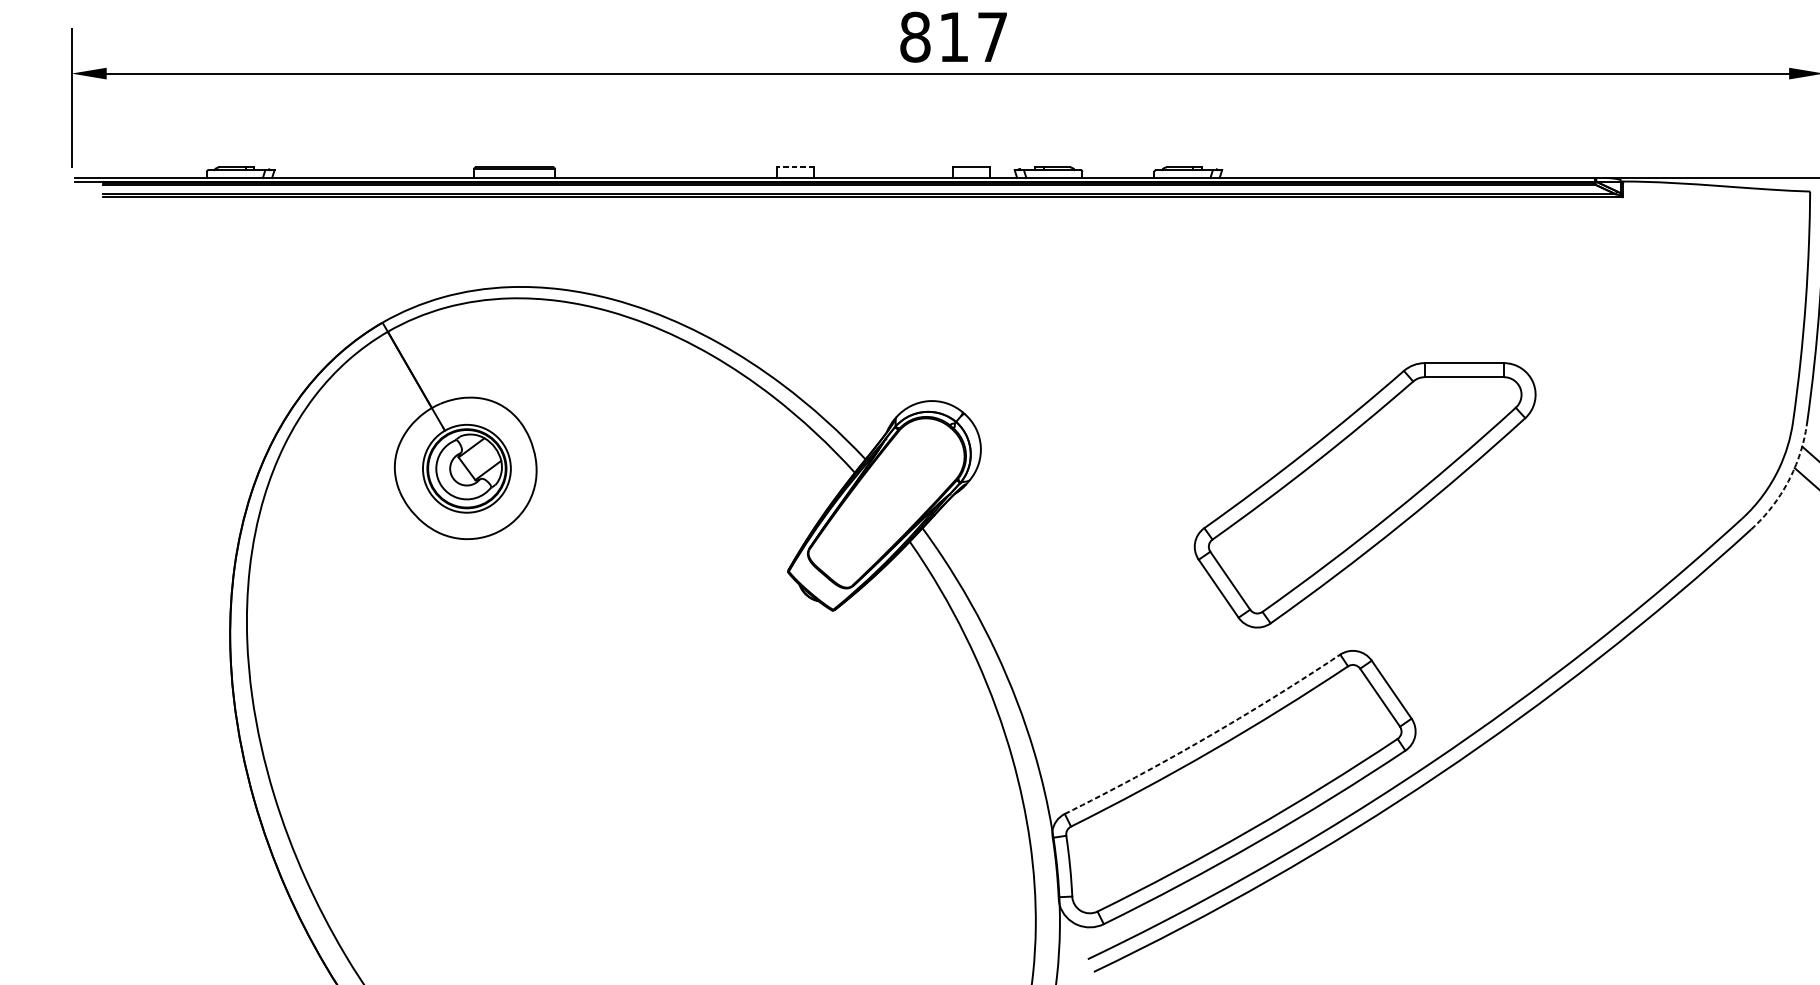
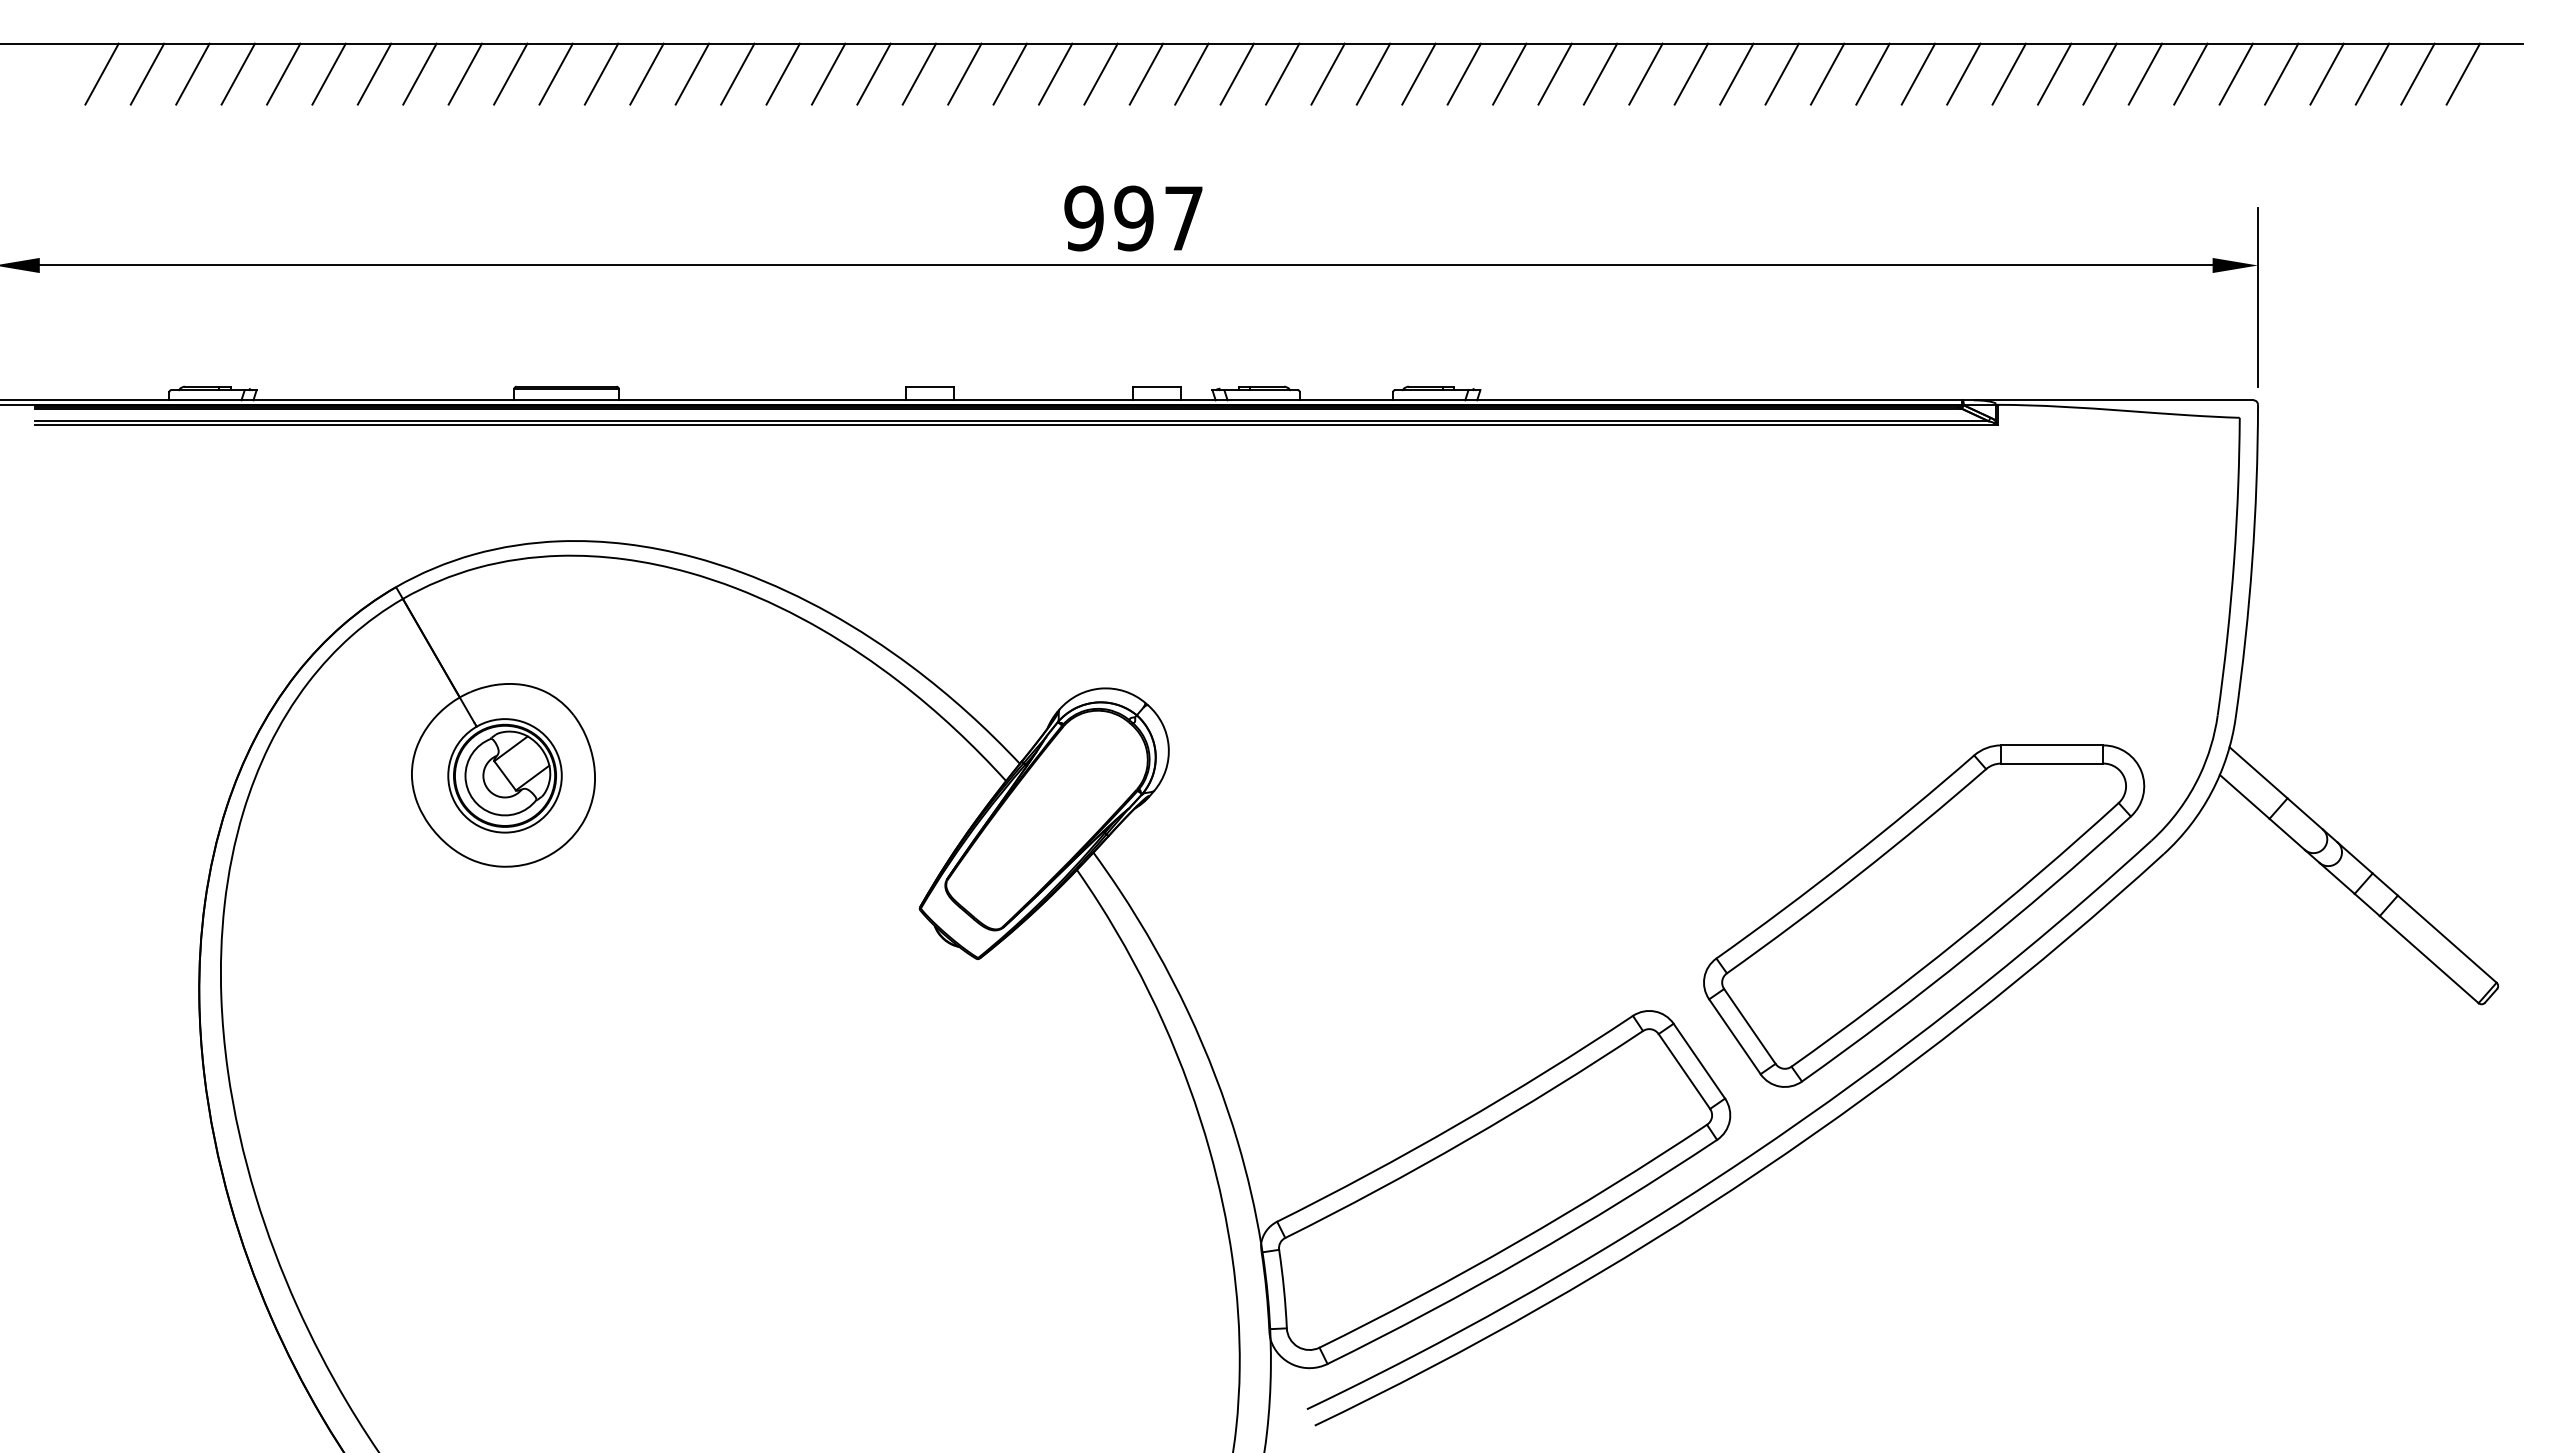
text: (934, 37) -> (1108, 218), 817 -> 997
line: (795, 167) -> (929, 386), dashed -> solid
arc: (1788, 481) -> (2211, 792), dashed -> solid
part: (1365, 494) -> (1924, 915), moved
arc: (1205, 738) -> (1458, 1124), dashed -> solid

